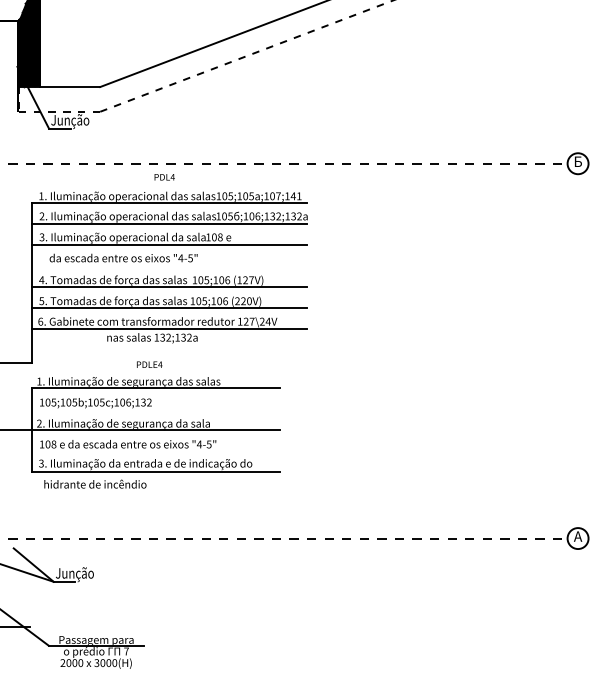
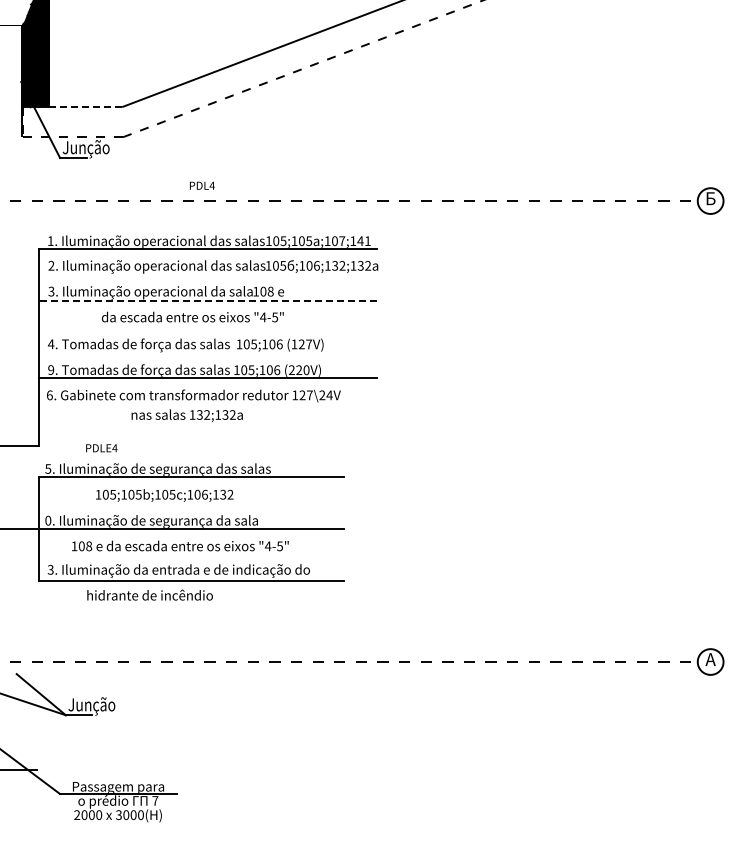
line: (70, 86) -> (86, 106), solid -> dashed
text: (164, 177) -> (202, 185), moved
line: (169, 224) -> (208, 275), removed
line: (168, 245) -> (207, 301), solid -> dashed
text: (123, 257) -> (192, 316), moved
line: (169, 286) -> (208, 352), removed
text: (42, 300) -> (51, 369), 5. -> 9.
line: (169, 329) -> (208, 404), removed
text: (149, 364) -> (101, 448), moved
text: (39, 381) -> (48, 468), 1. -> 5.
text: (95, 403) -> (164, 495), moved
text: (39, 423) -> (48, 520), 2. -> 0.
text: (128, 443) -> (180, 545), moved
text: (94, 483) -> (149, 594), moved

